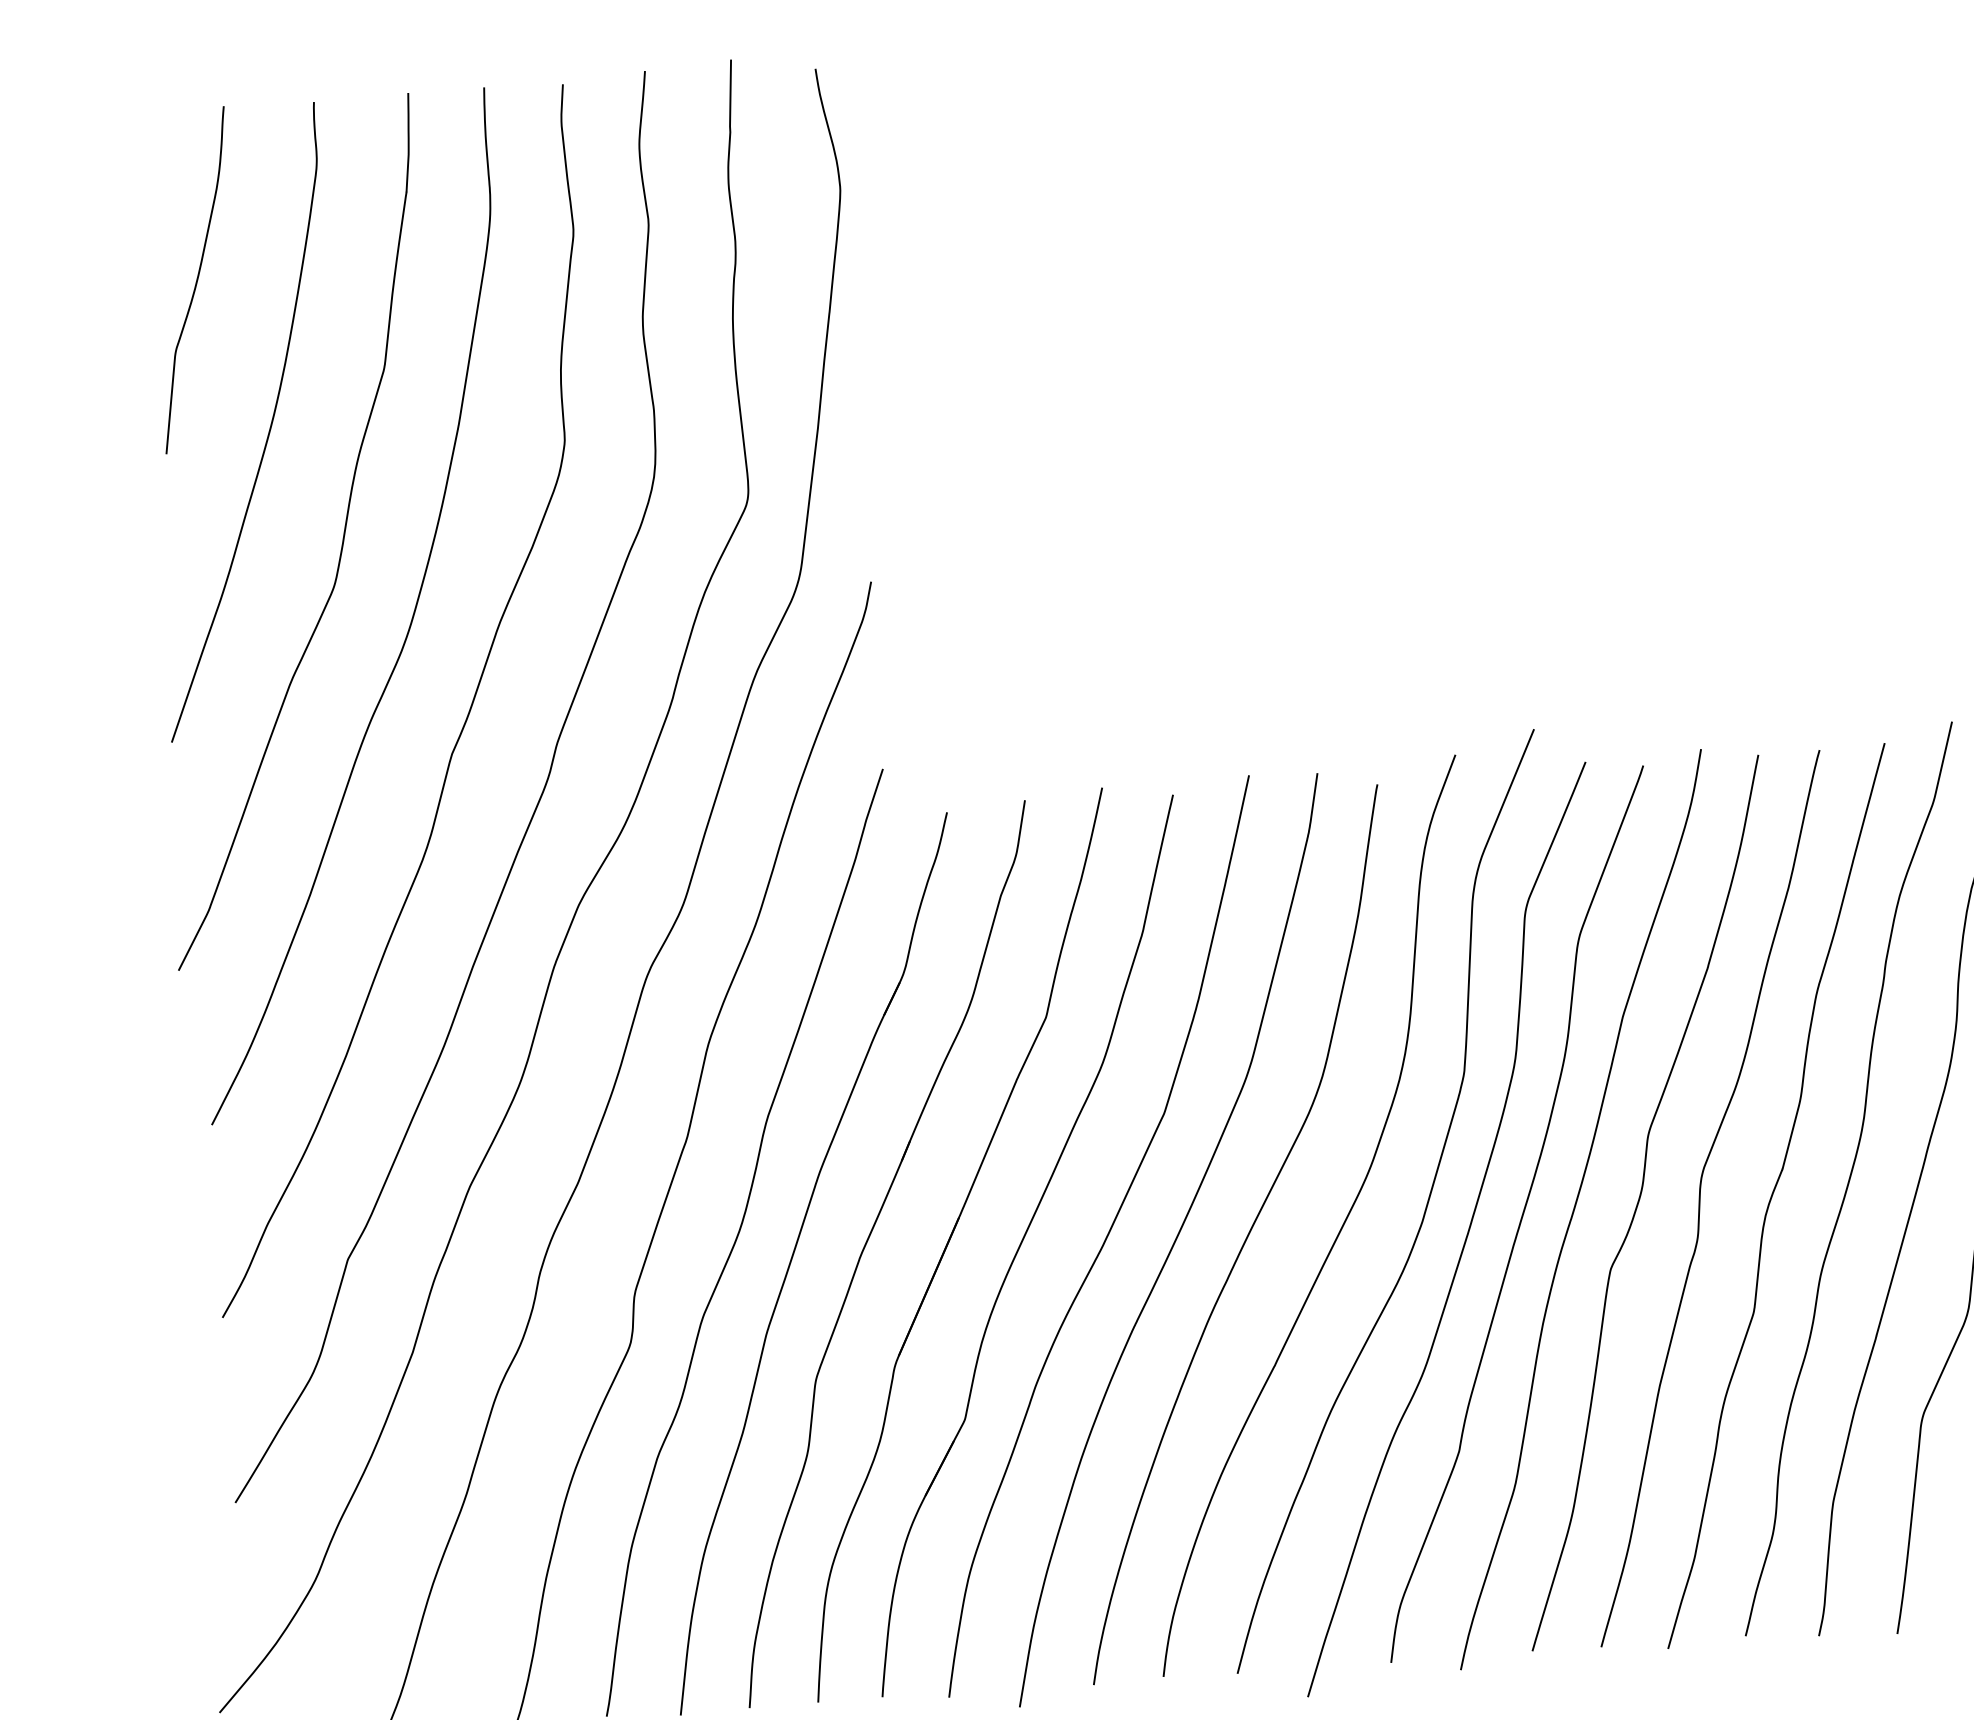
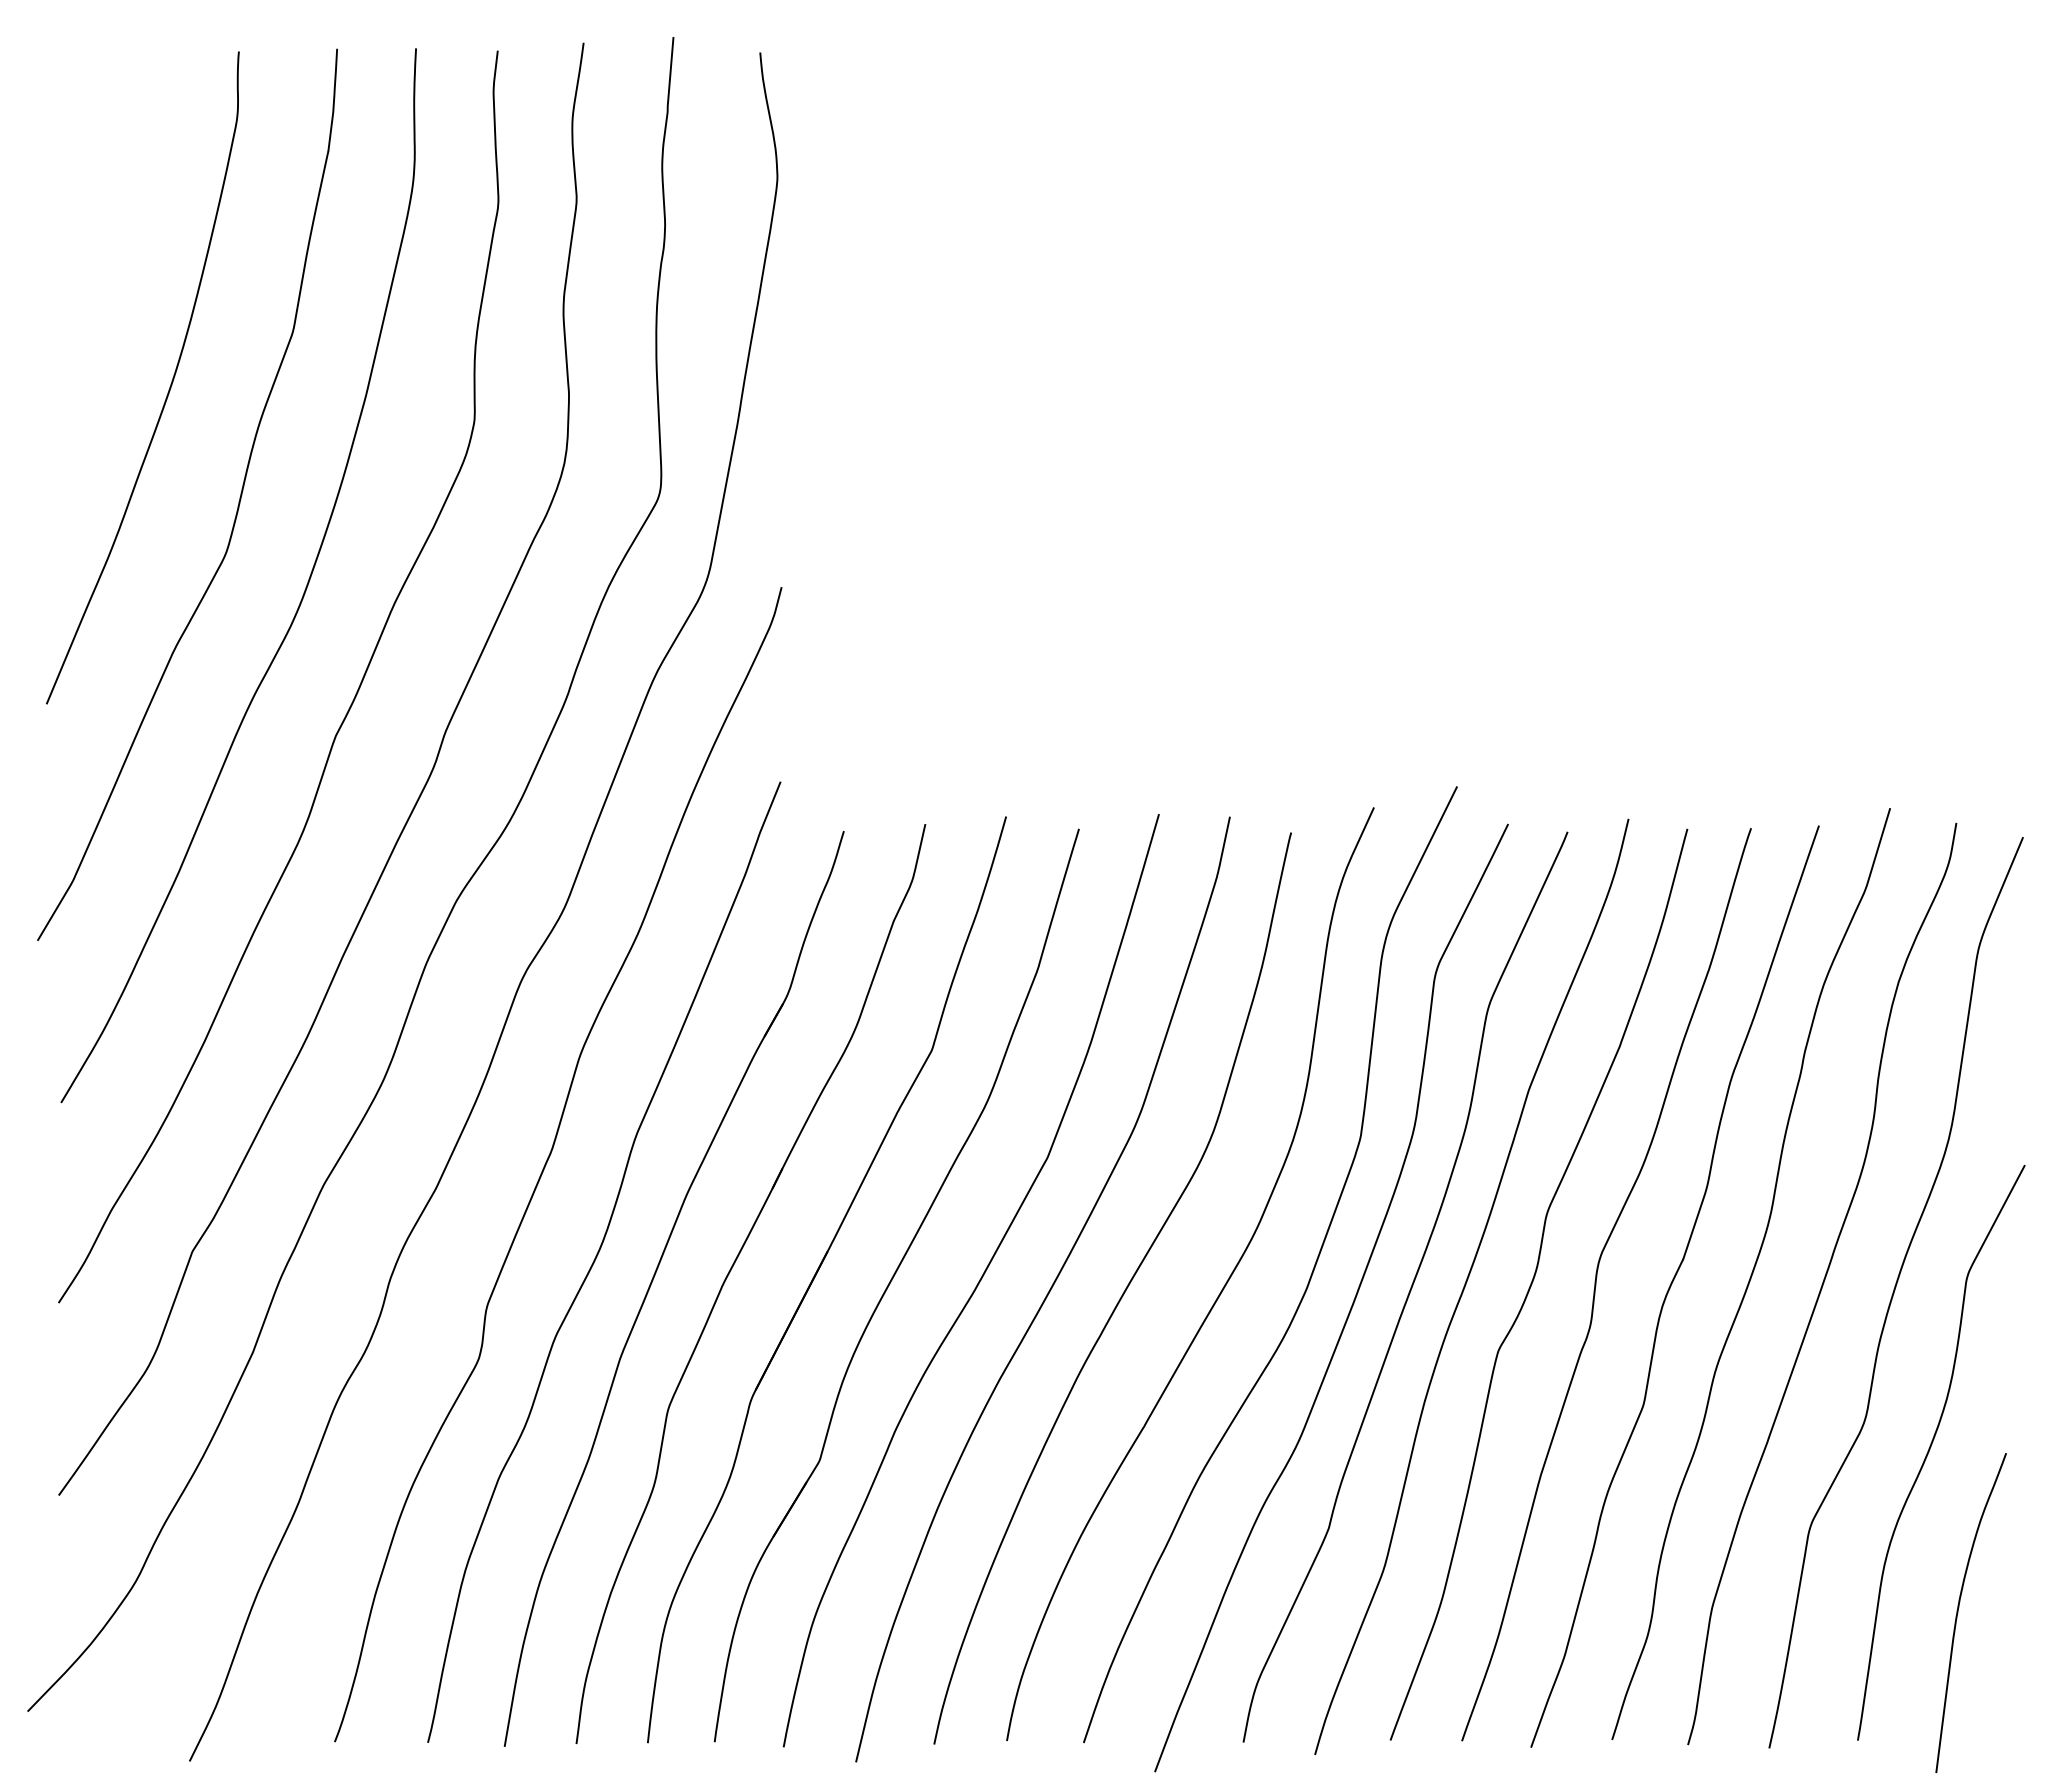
curve: (196, 280) -> (104, 227), removed

